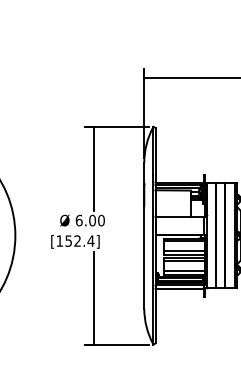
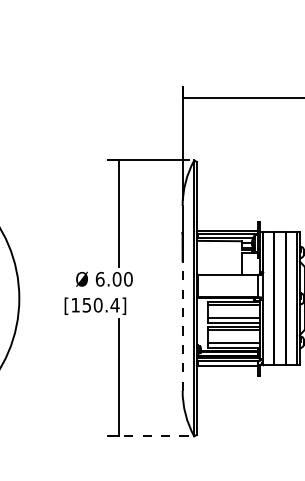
text: (77, 240) -> (98, 304), [152.4] -> [150.4]
line: (144, 251) -> (182, 318), solid -> dashed
line: (116, 344) -> (147, 436), solid -> dashed

